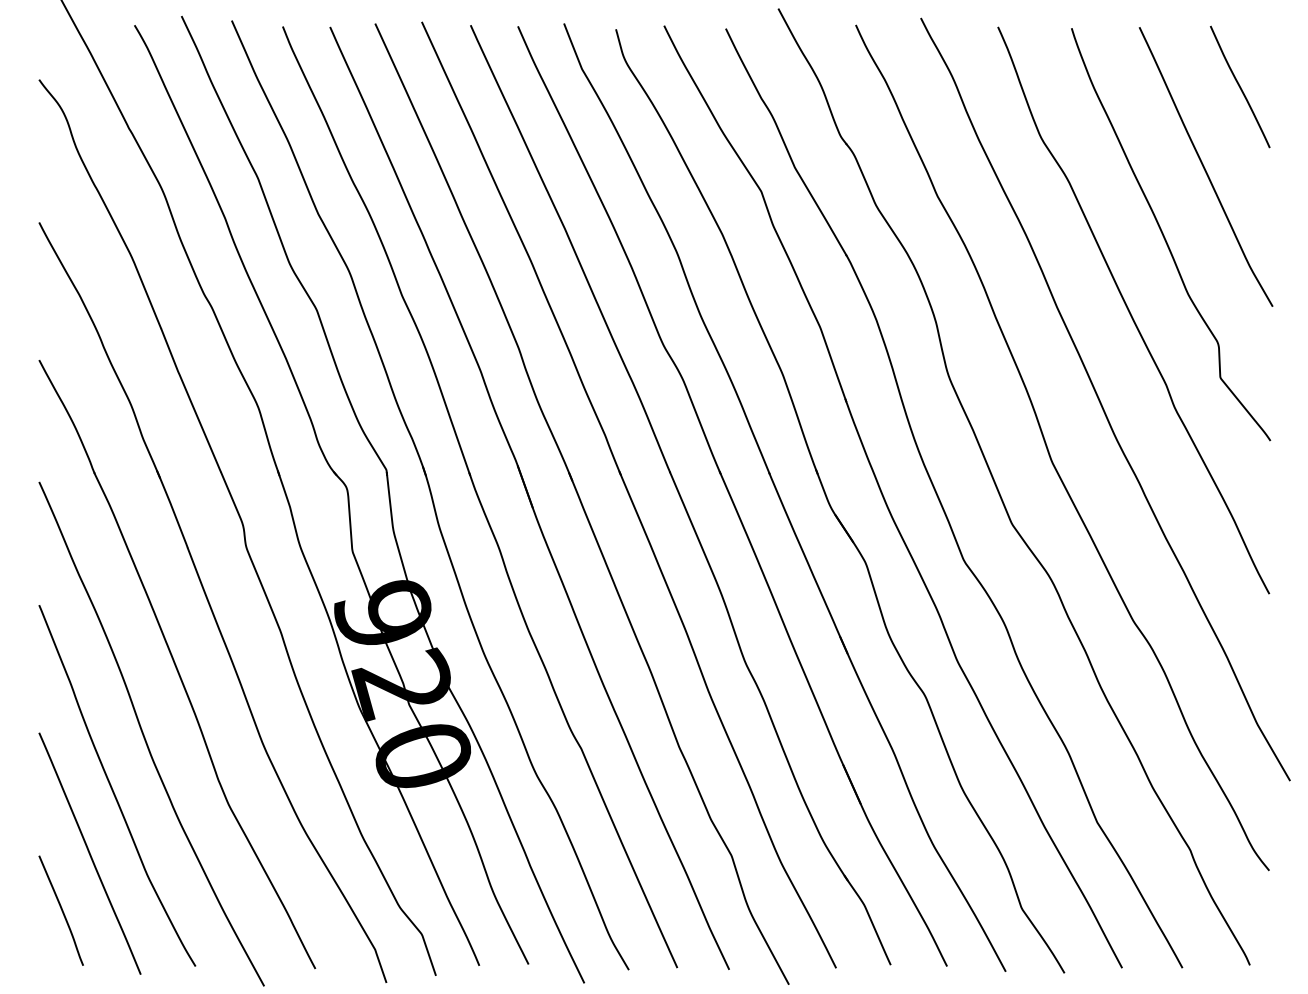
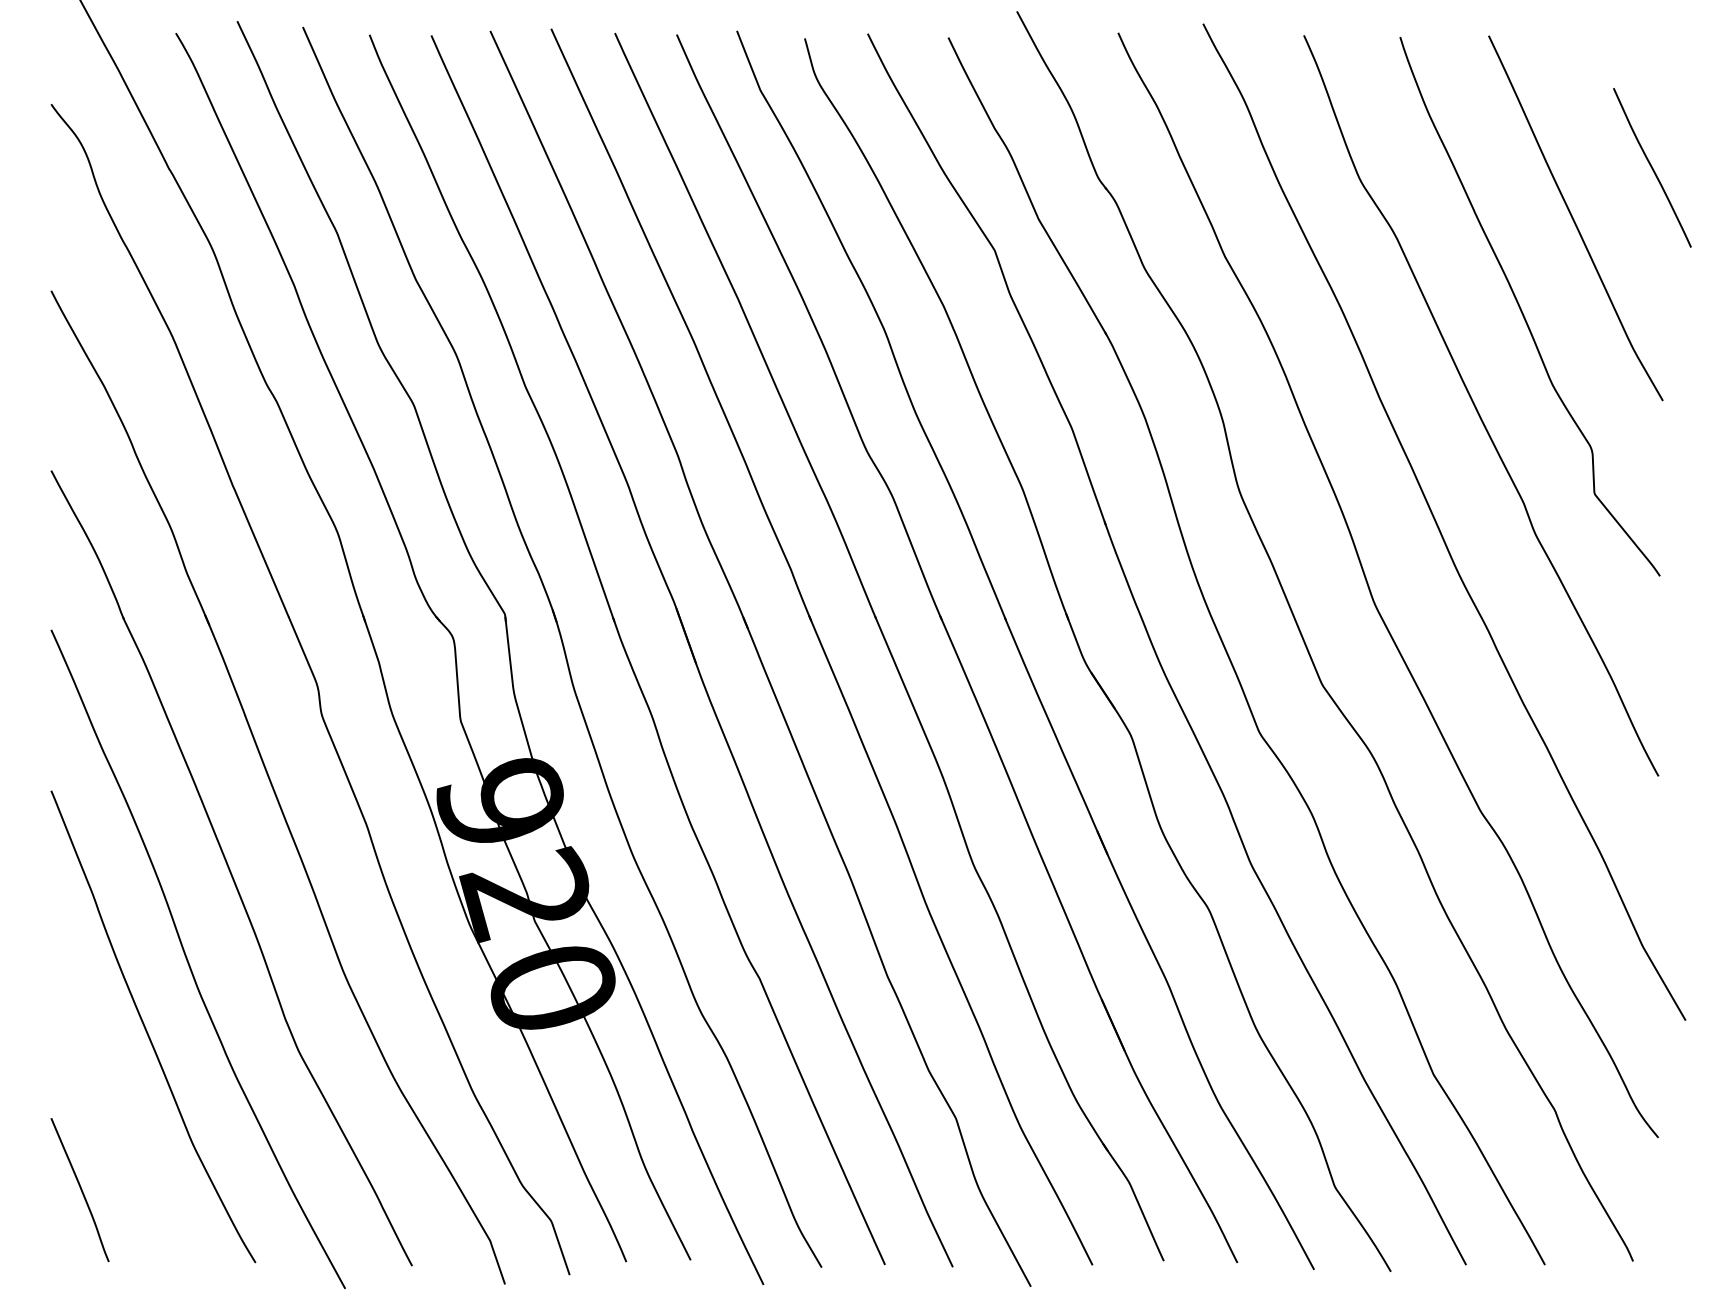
curve: (1240, 86) -> (1652, 167), moved
line: (89, 853) -> (117, 1115), removed

